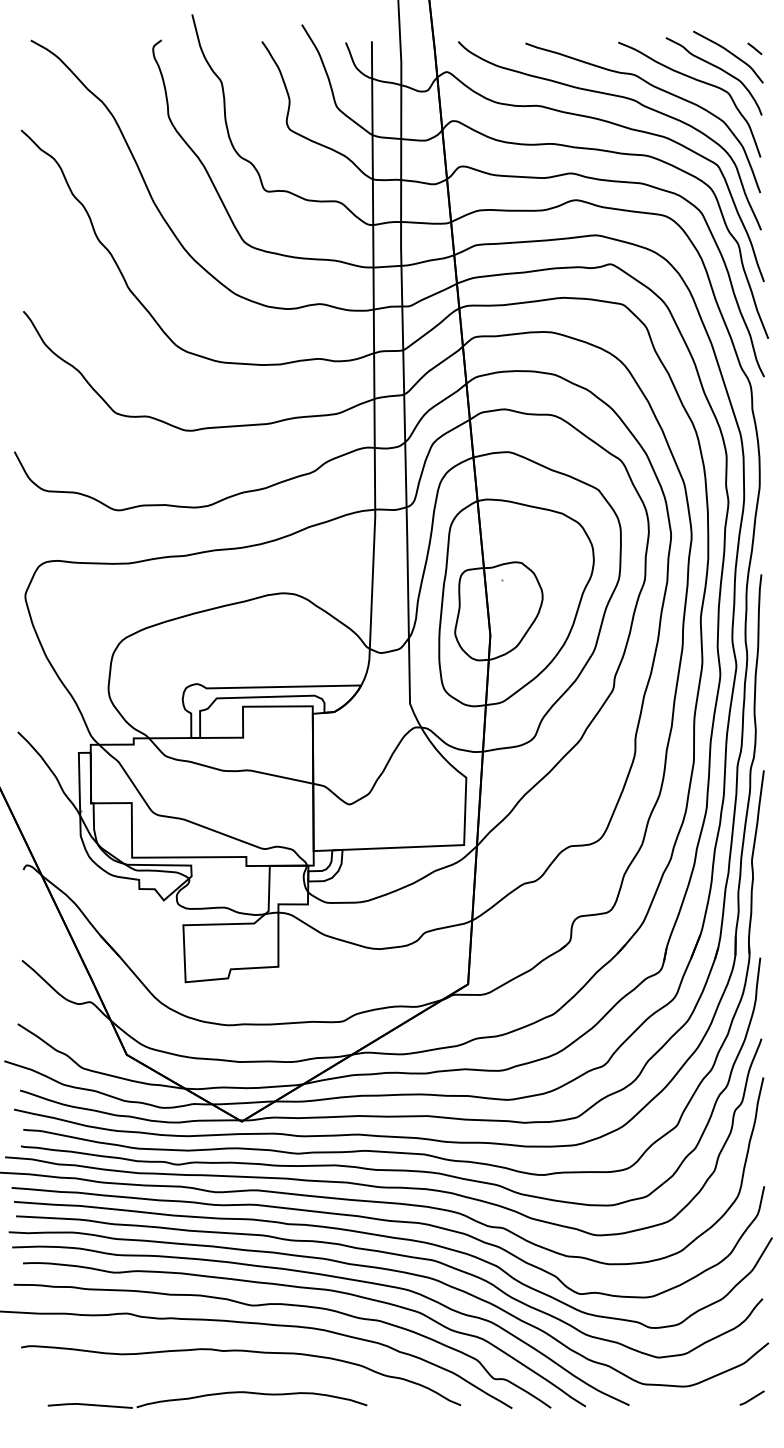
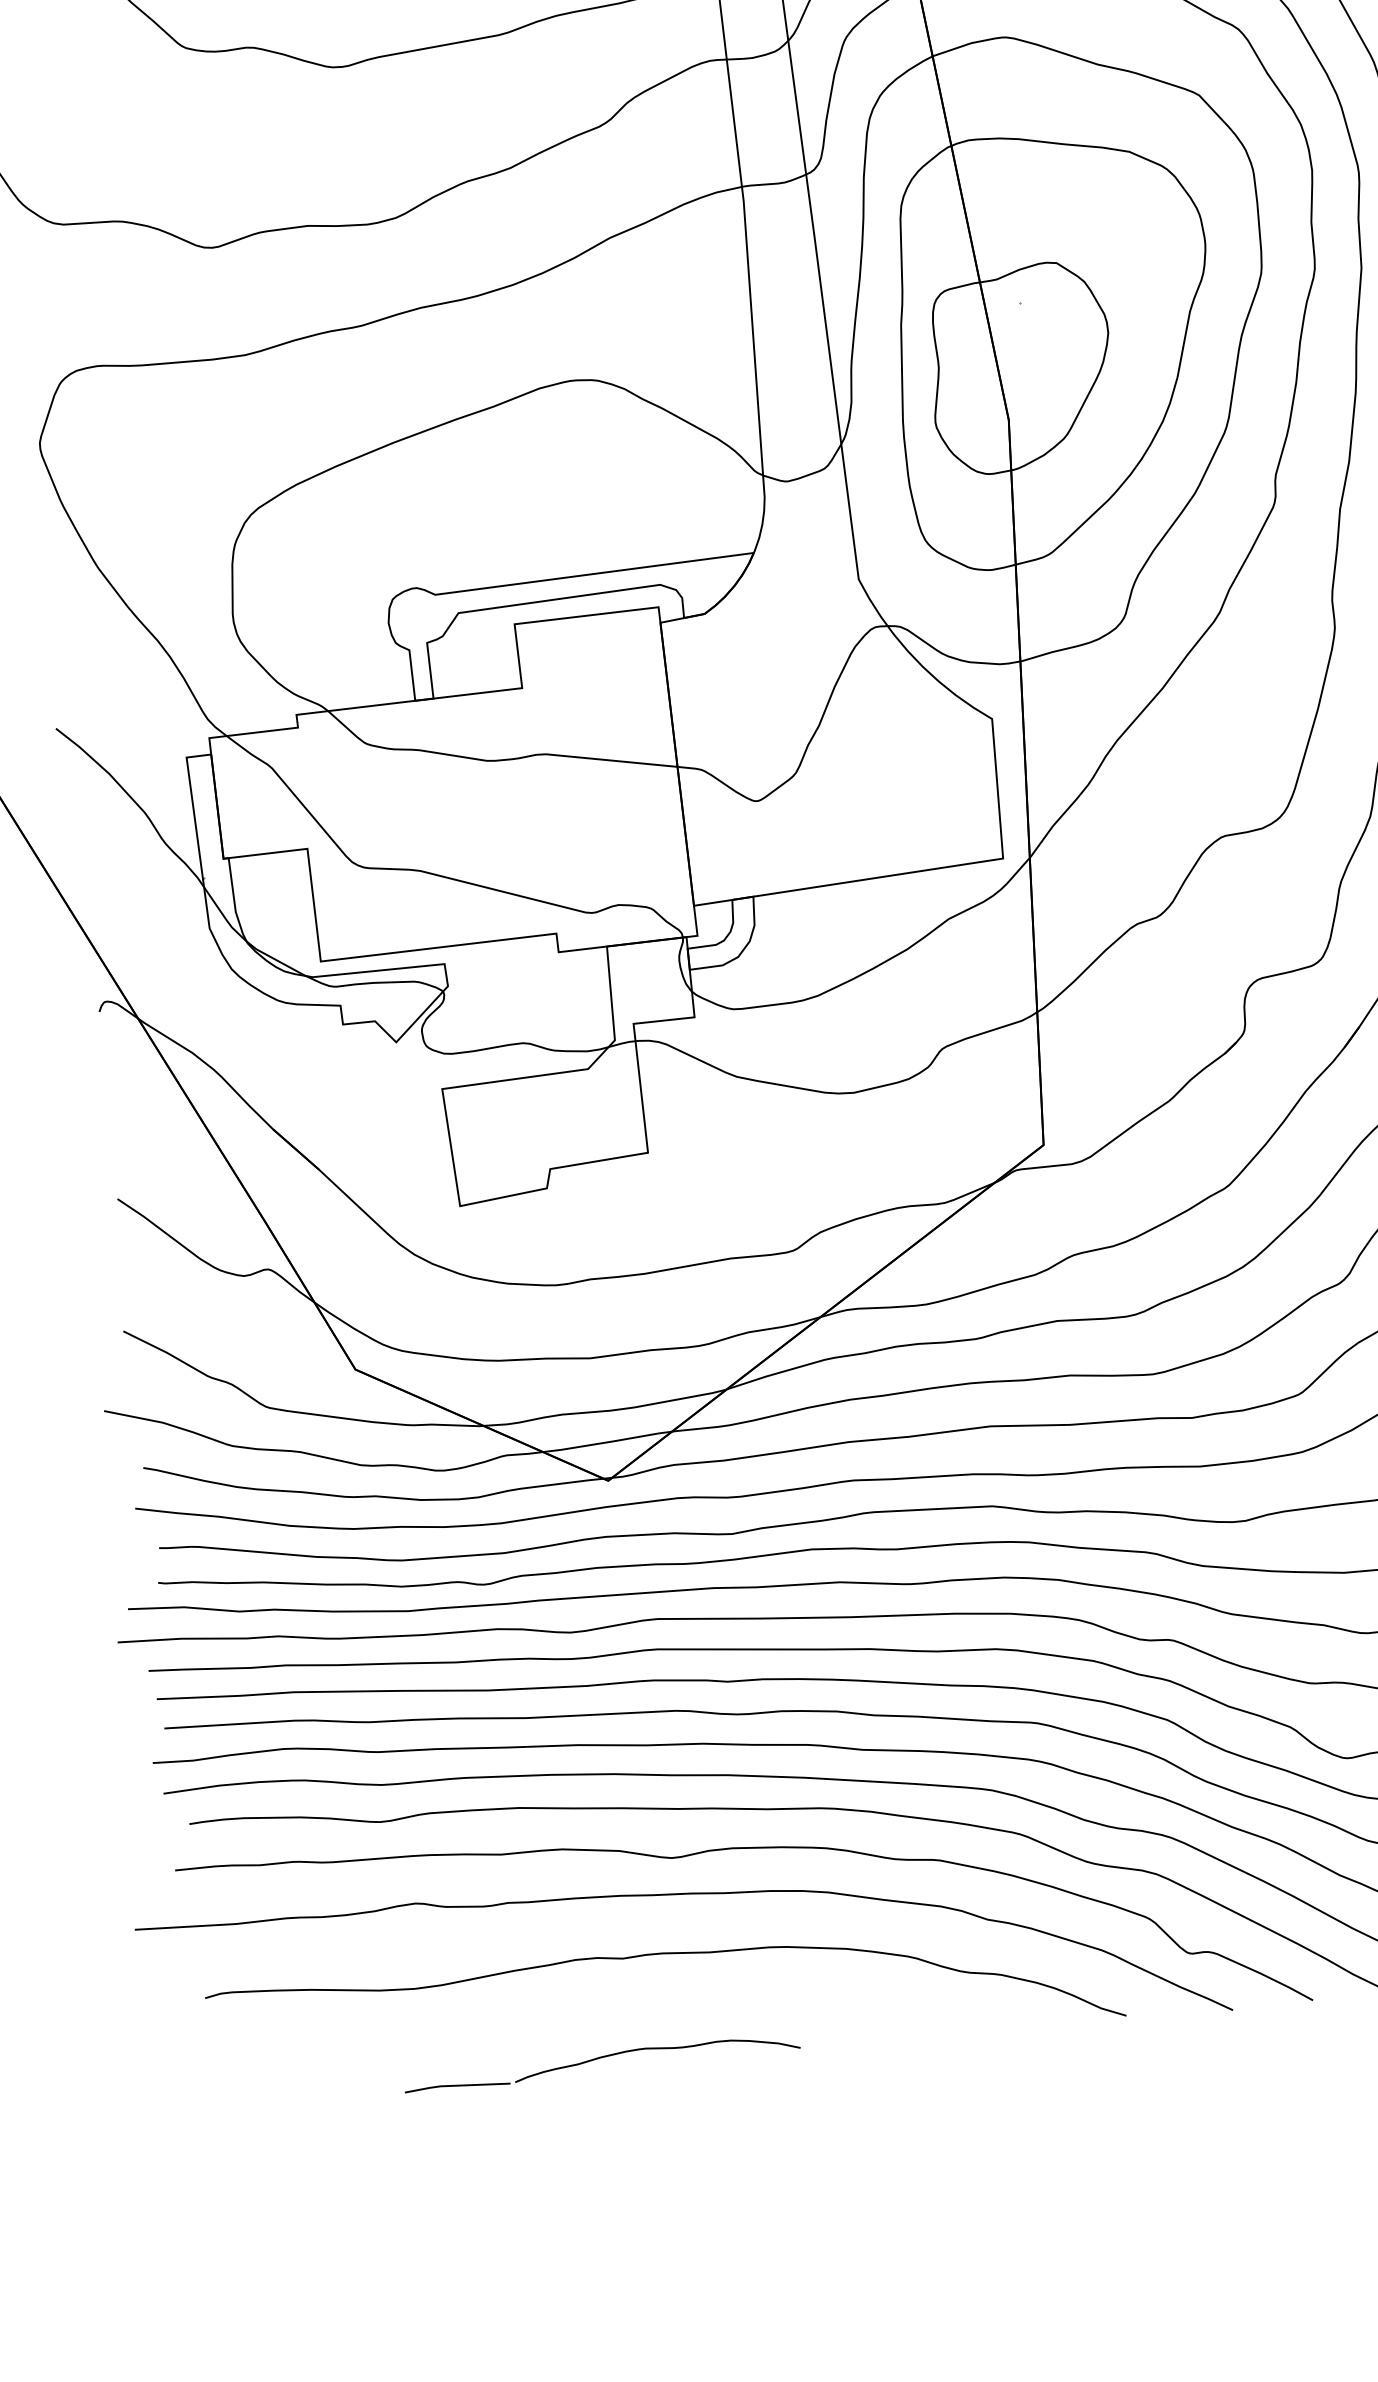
part: (207, 1399) -> (601, 2062), size x0.6

